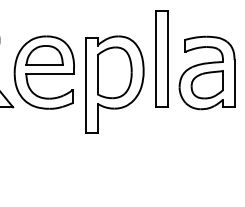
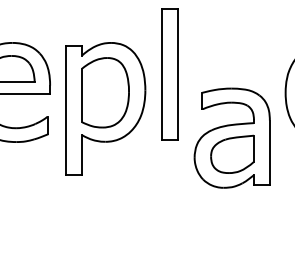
part: (206, 72) -> (231, 137), moved

